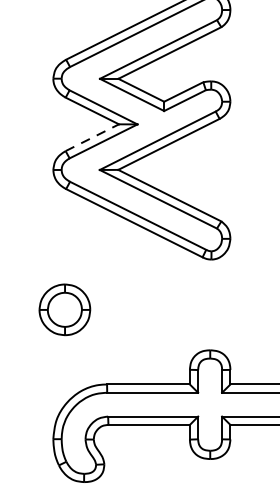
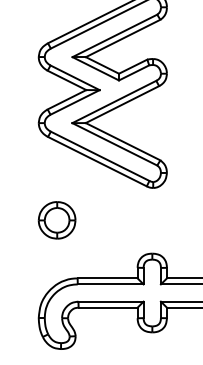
line: (91, 137) -> (66, 99), dashed -> solid
part: (64, 310) -> (56, 220), moved

